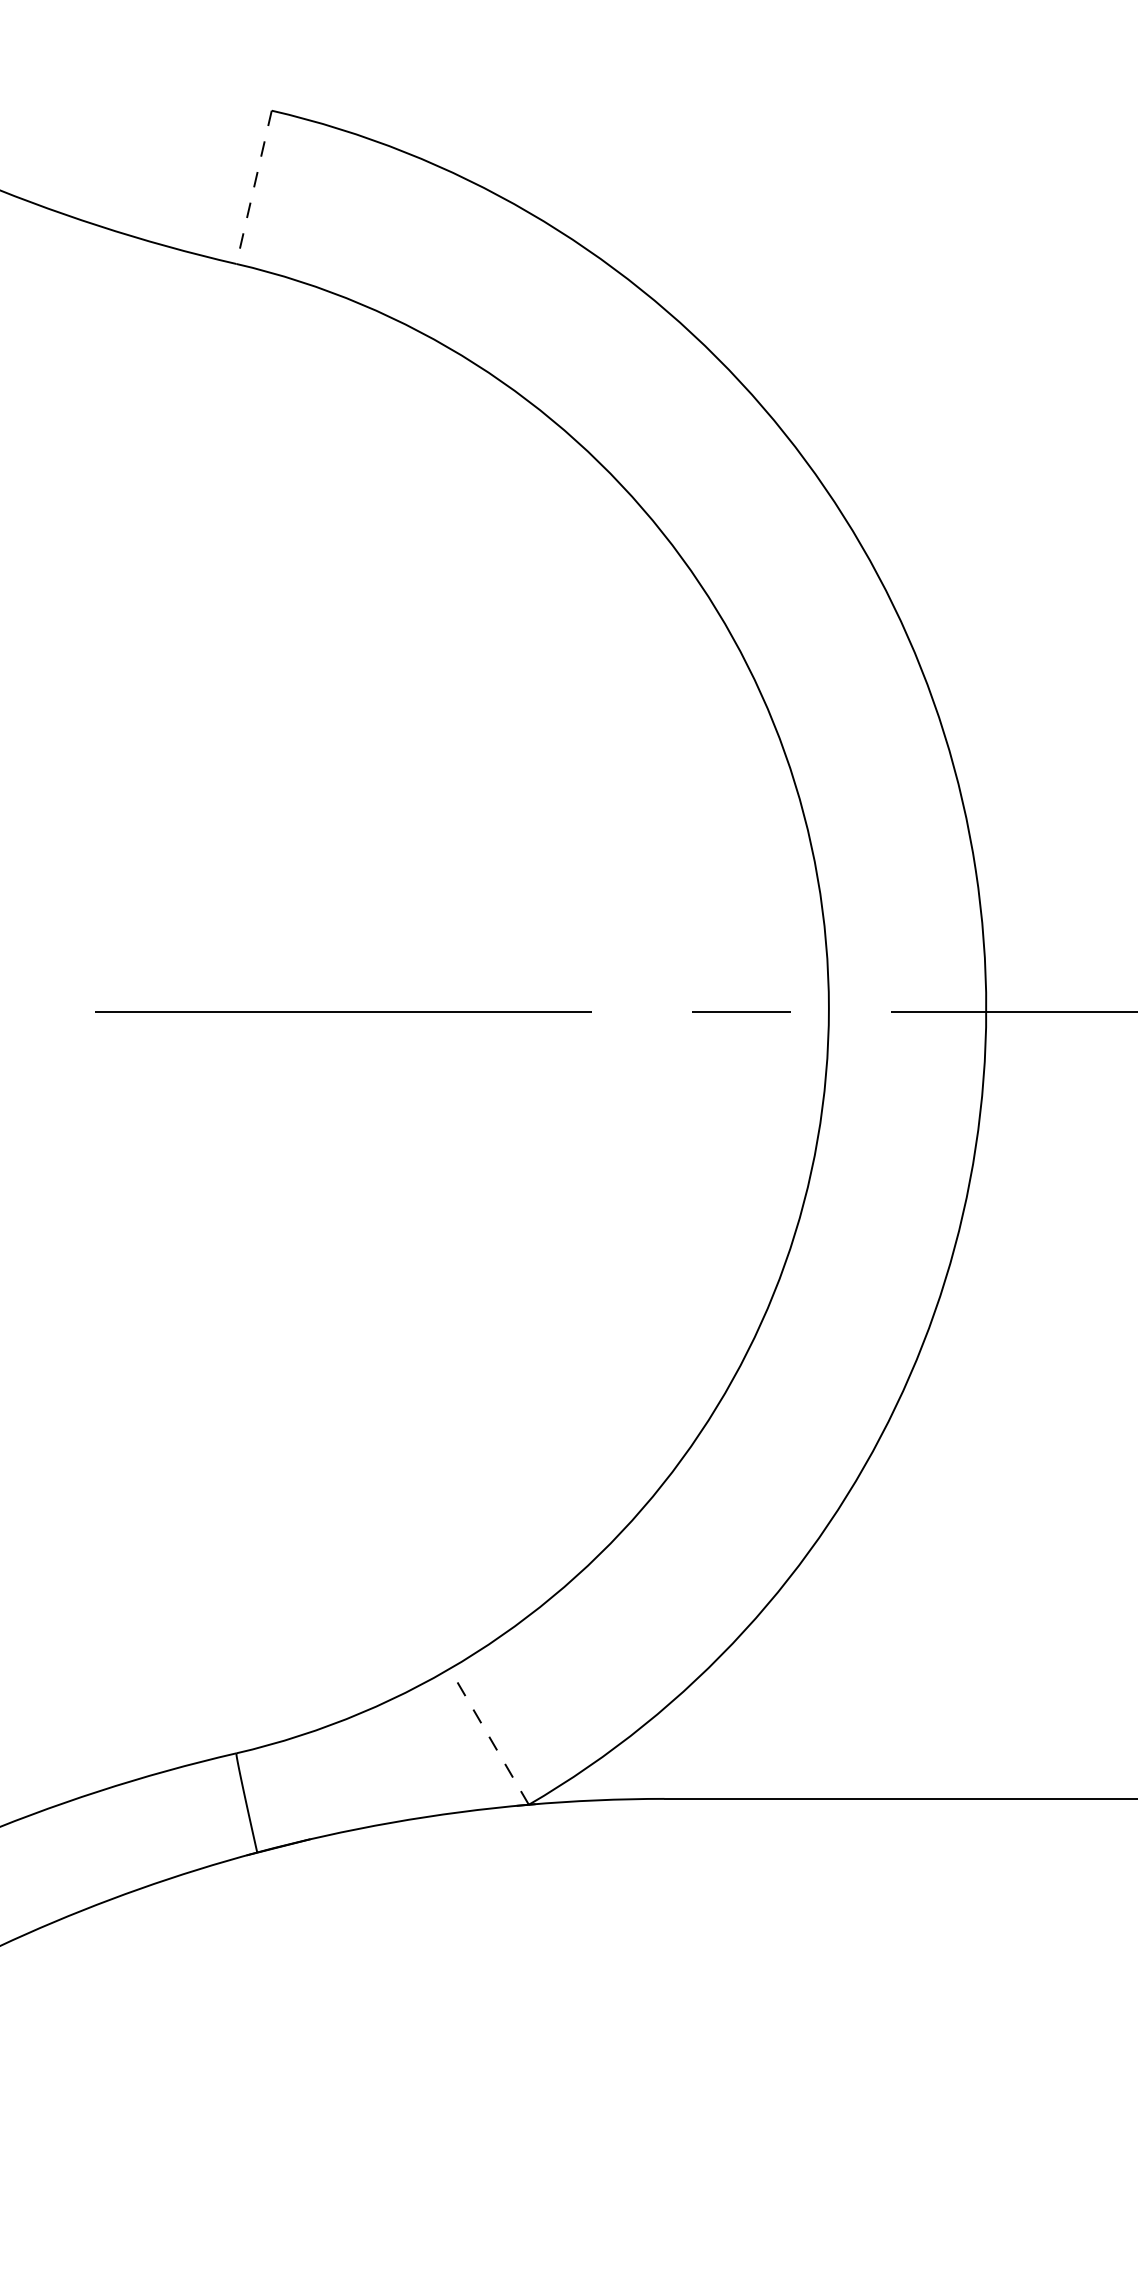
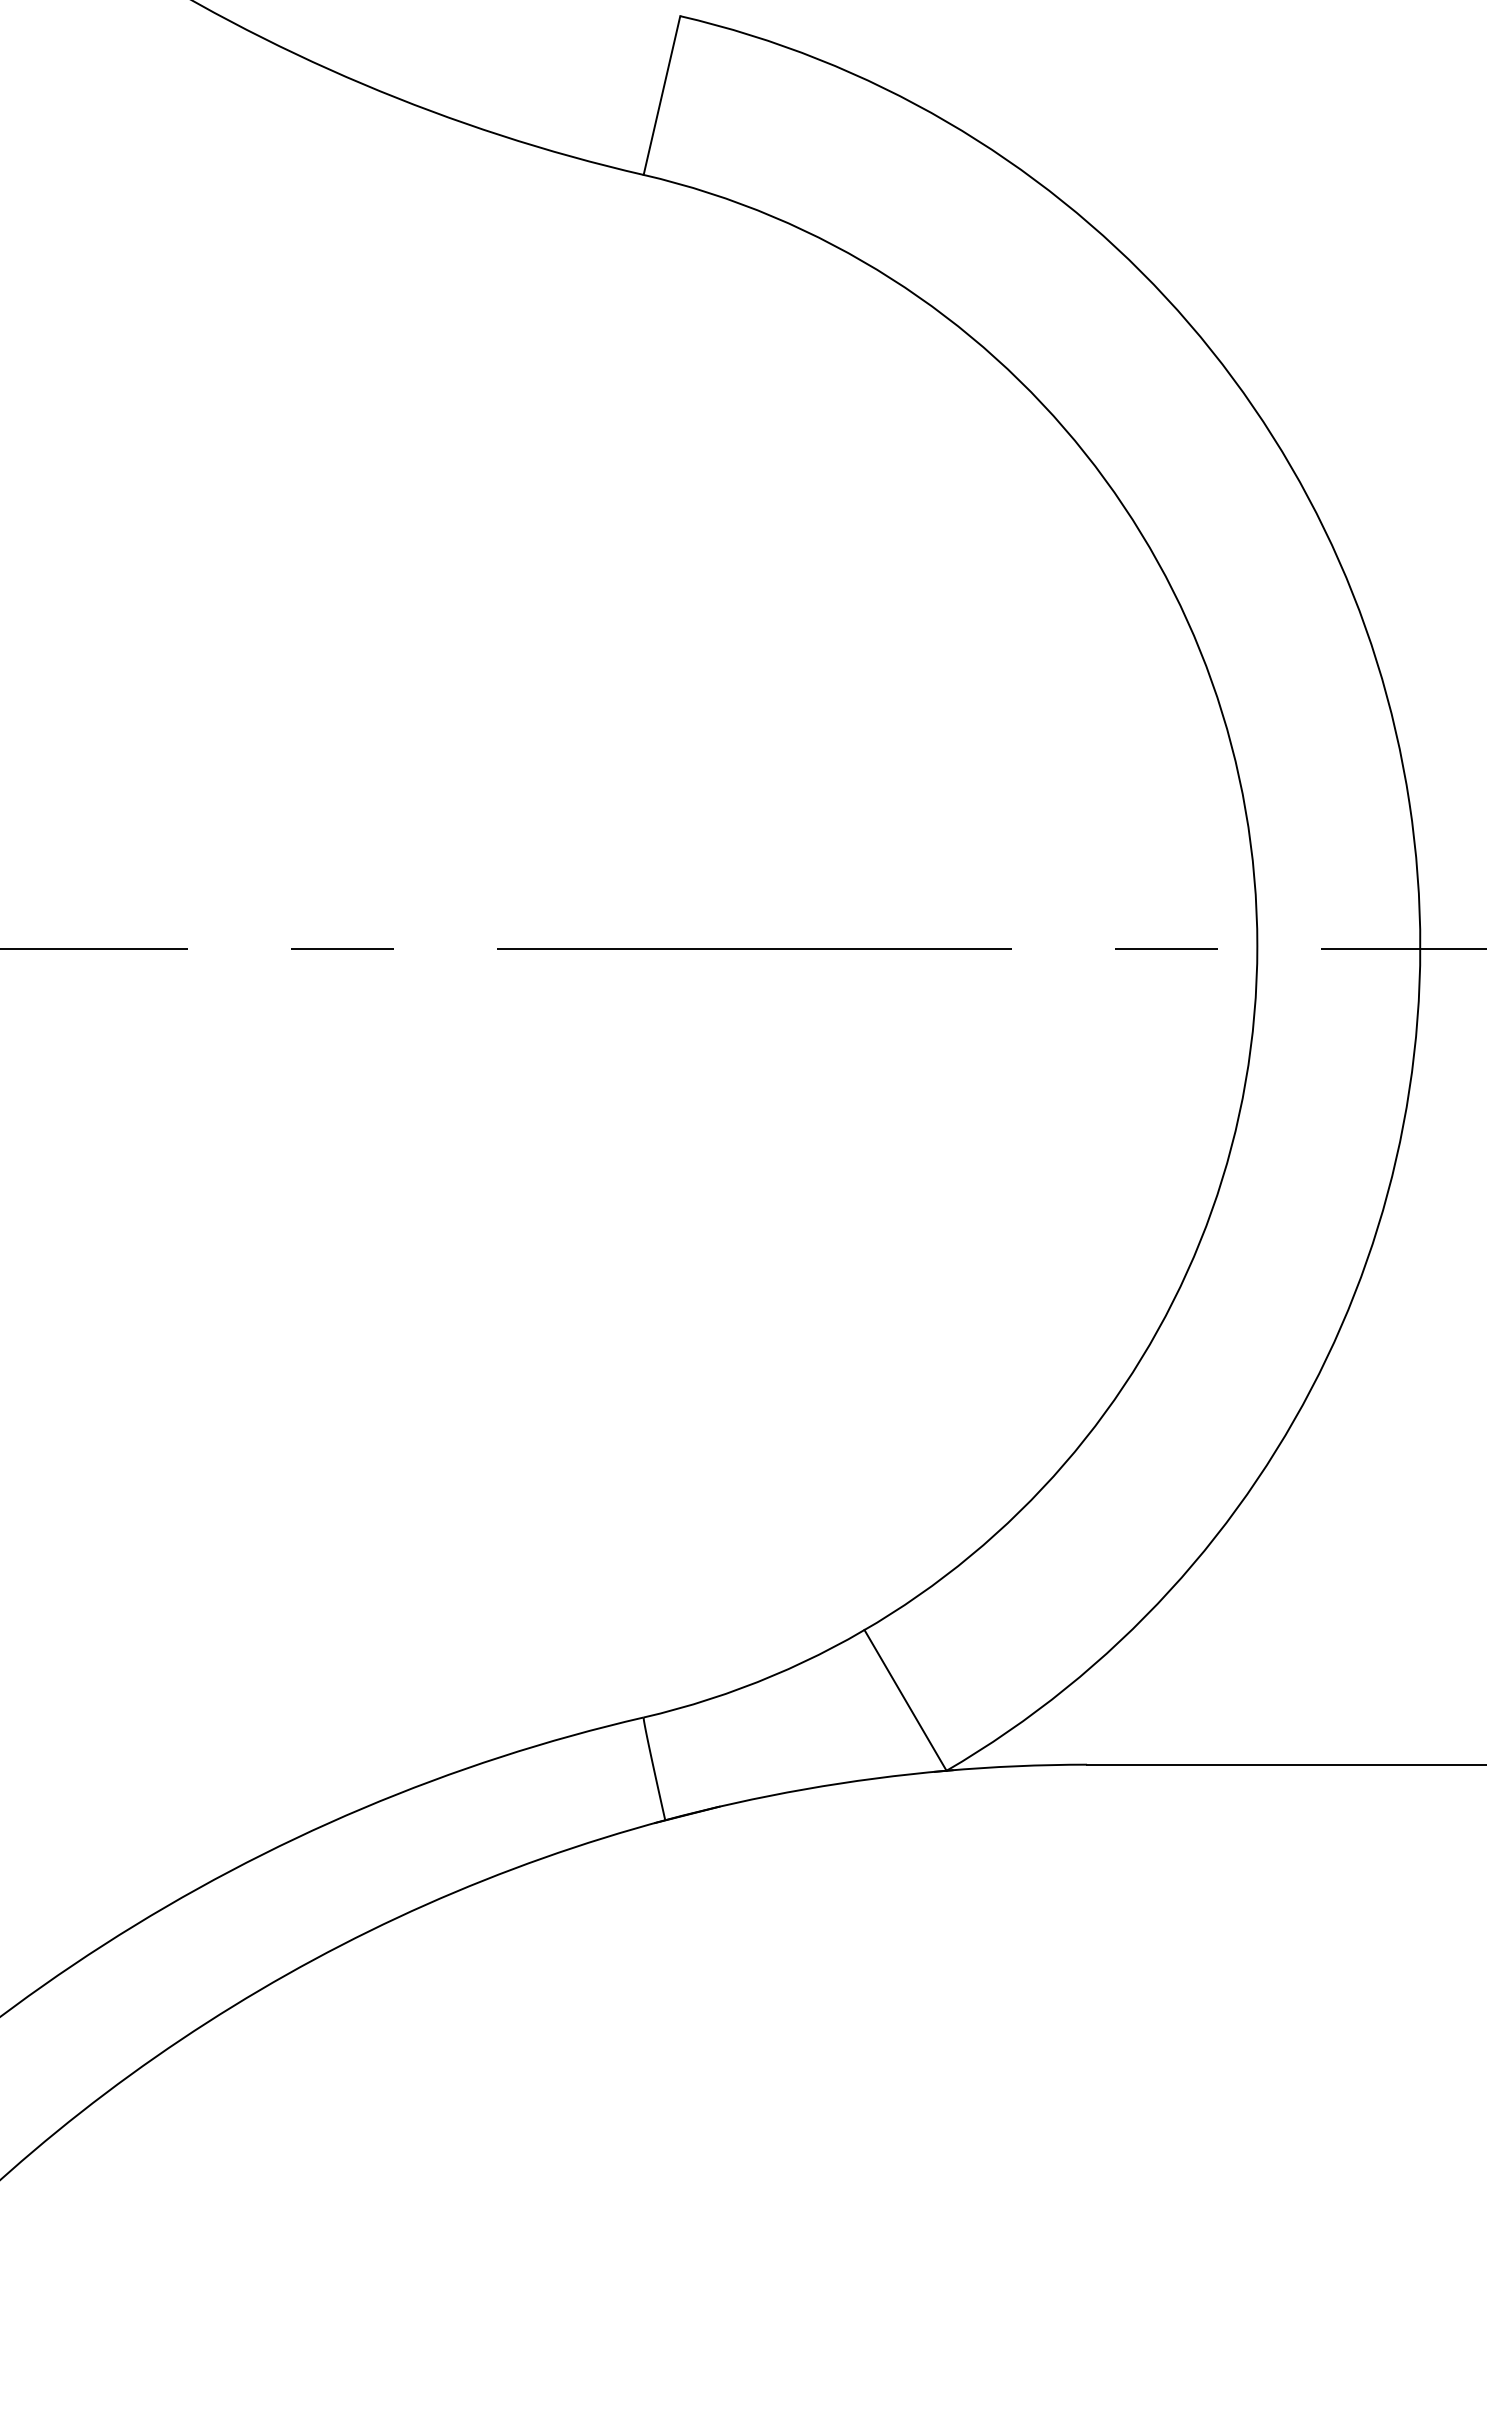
line: (253, 188) -> (661, 96), dashed -> solid
line: (489, 1735) -> (905, 1699), dashed -> solid

